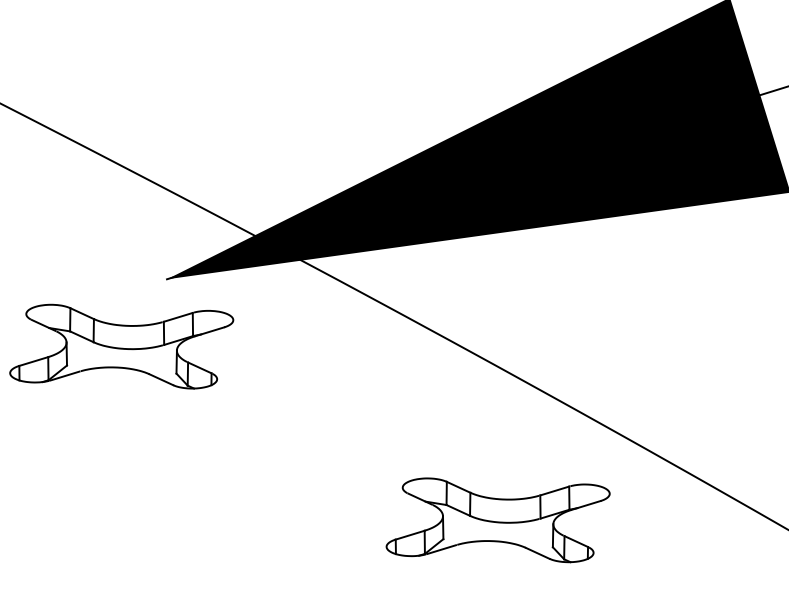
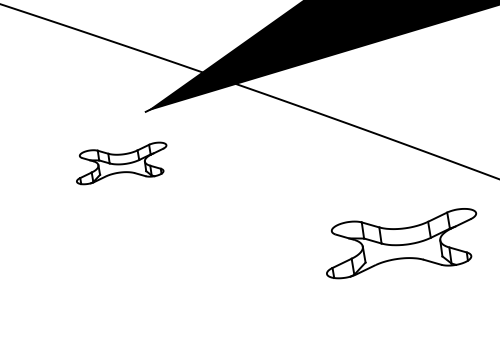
part: (121, 346) -> (121, 163), size x0.6

